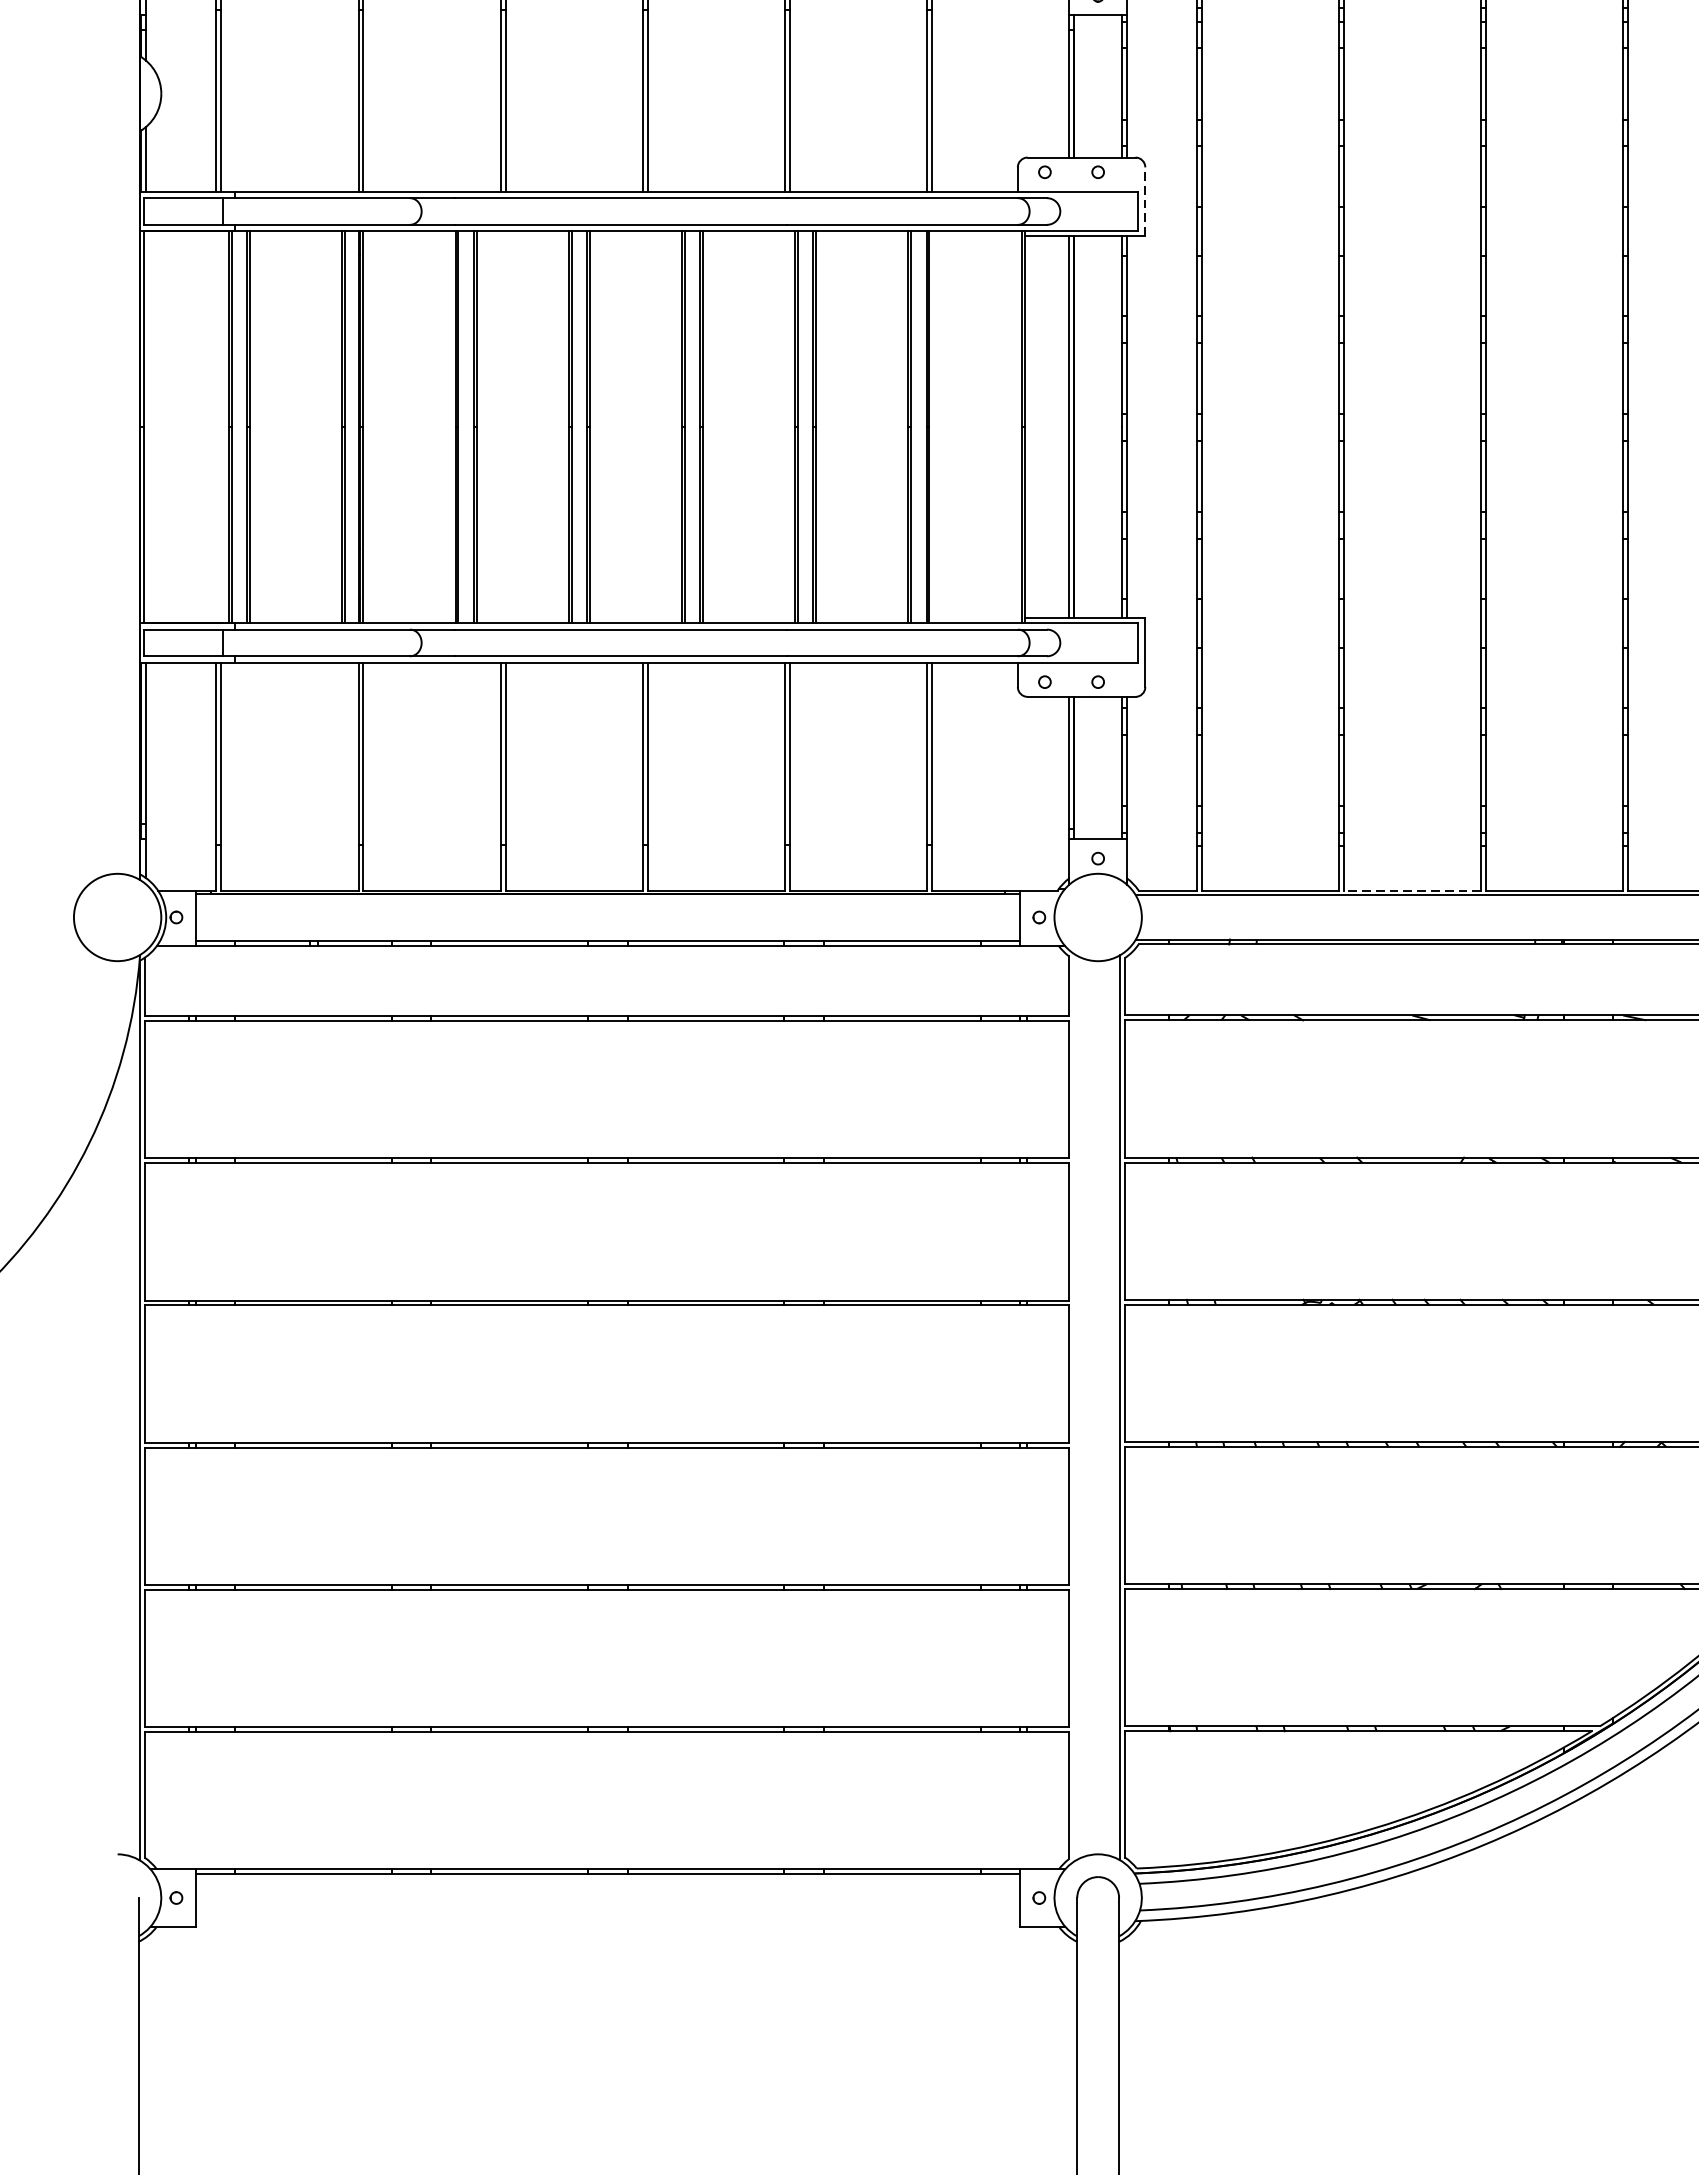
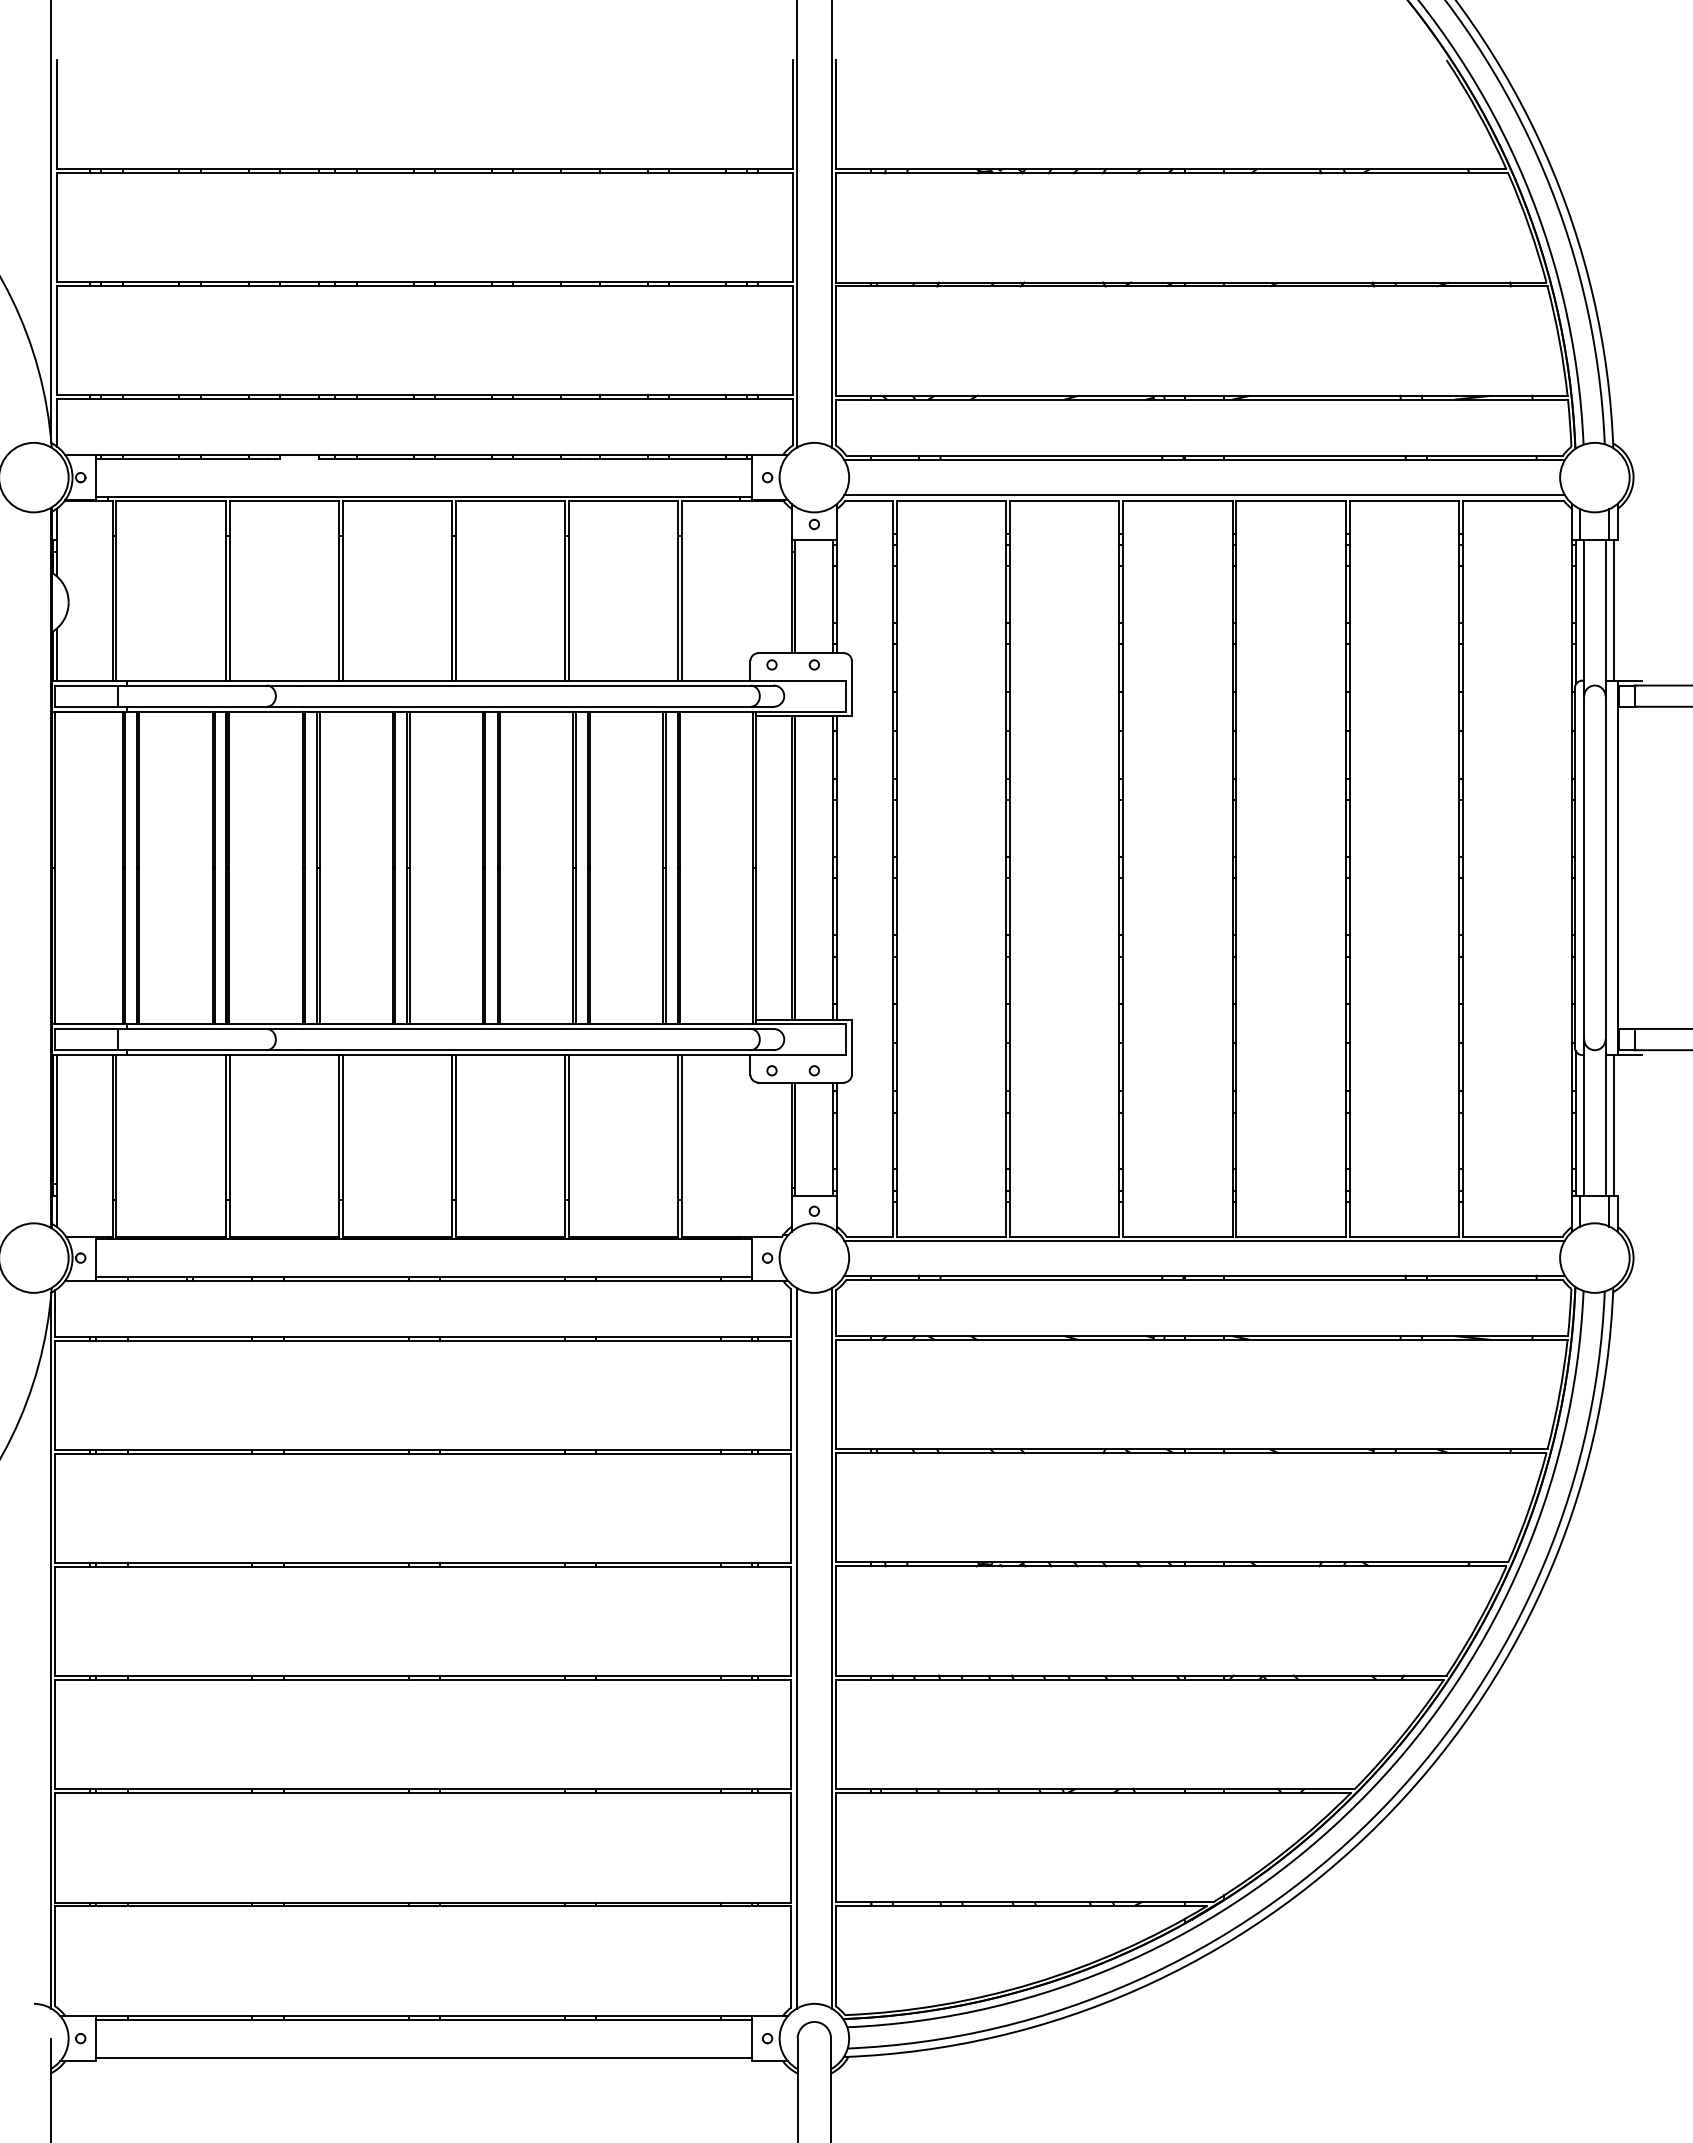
line: (1144, 200) -> (851, 687), dashed -> solid
line: (1412, 890) -> (1064, 1236), dashed -> solid
line: (1075, 1407) -> (796, 1648), added
line: (607, 1921) -> (423, 2057), added

